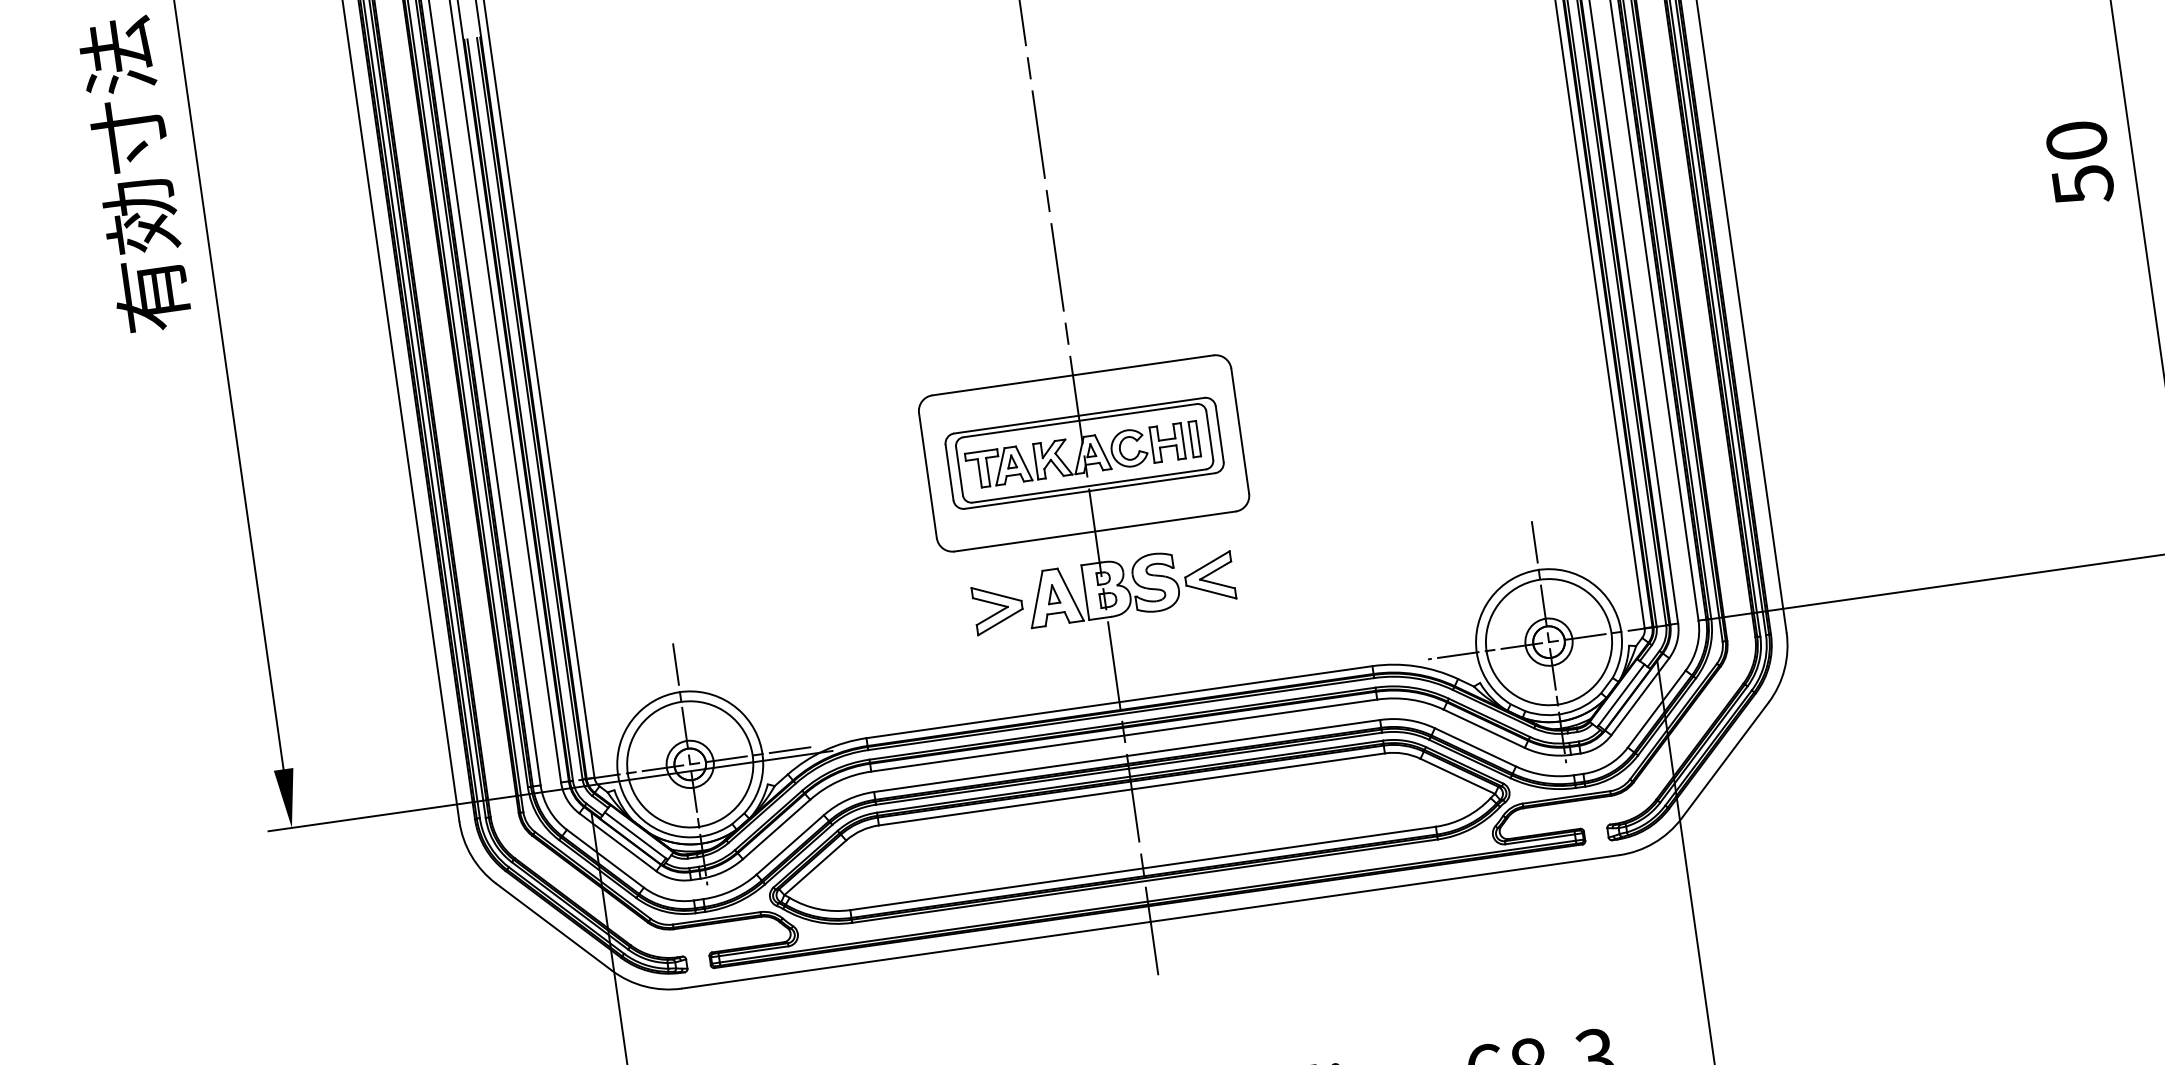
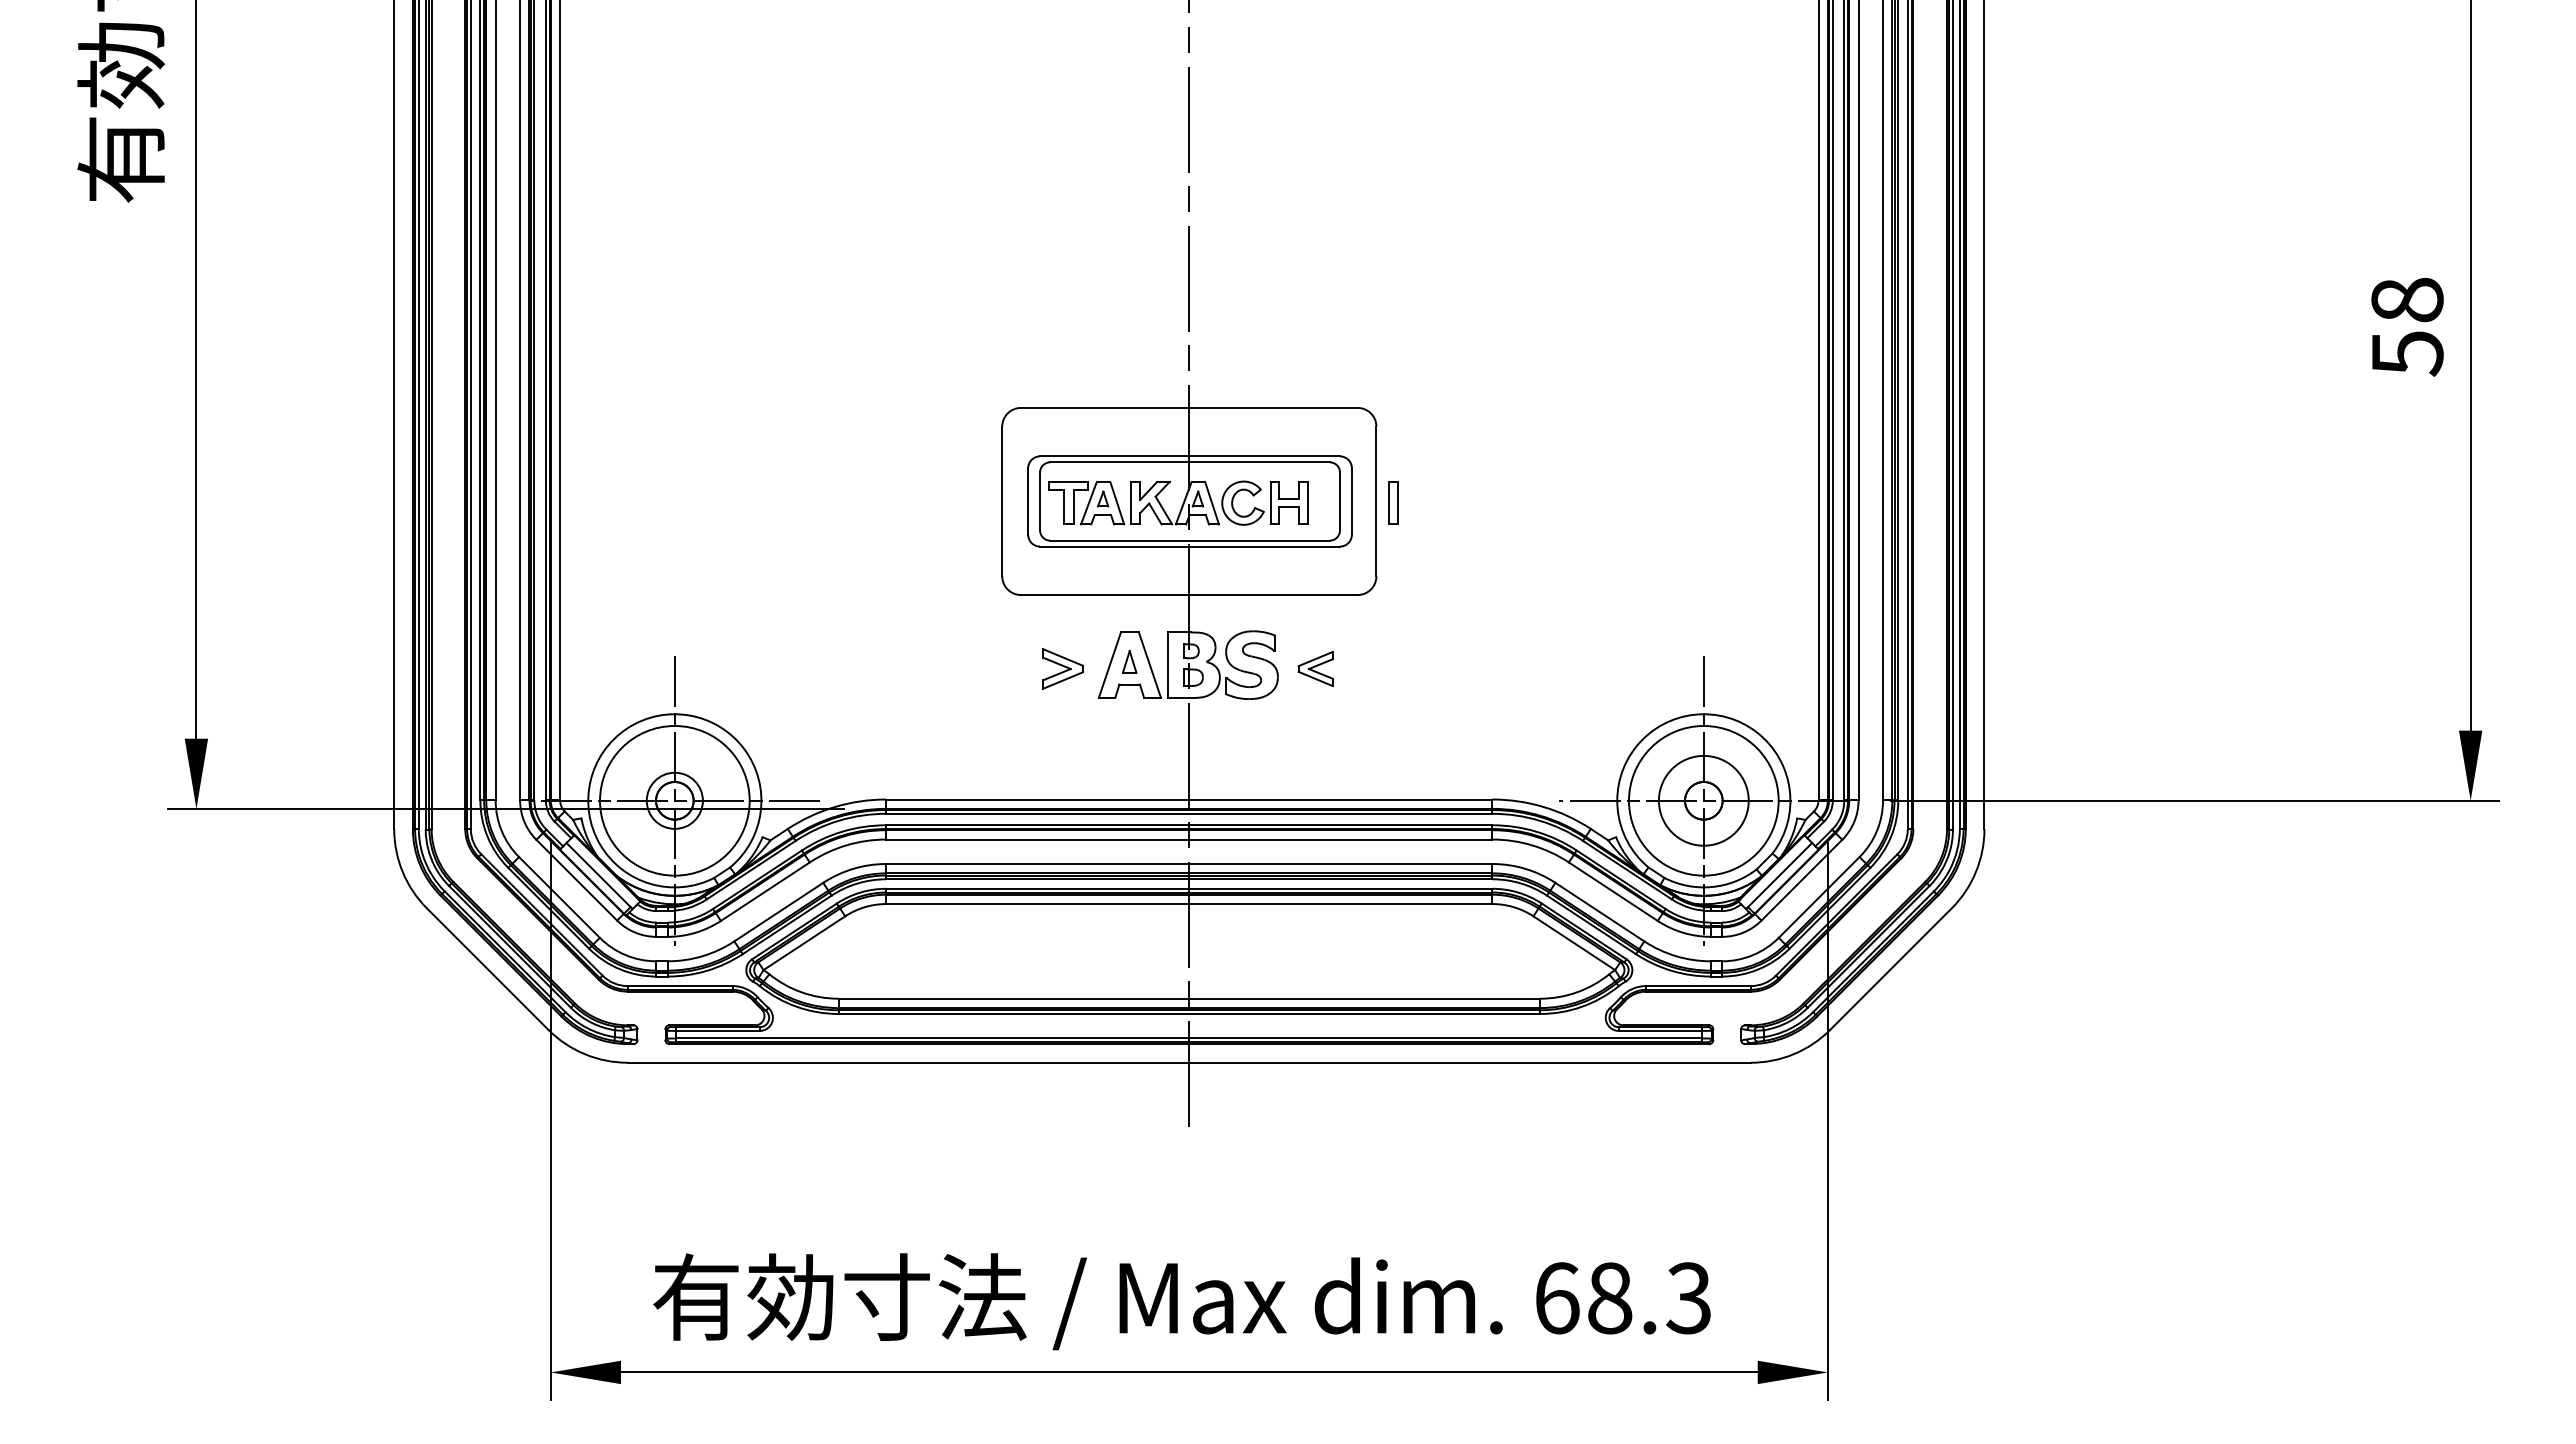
text: (2076, 141) -> (2407, 300), 50 -> 58
part: (1194, 438) -> (1393, 502), moved
part: (1209, 577) -> (1315, 668), size x0.6
part: (998, 607) -> (1062, 668), size x0.7
circle: (1548, 641) -> (1703, 800), size x1.6

